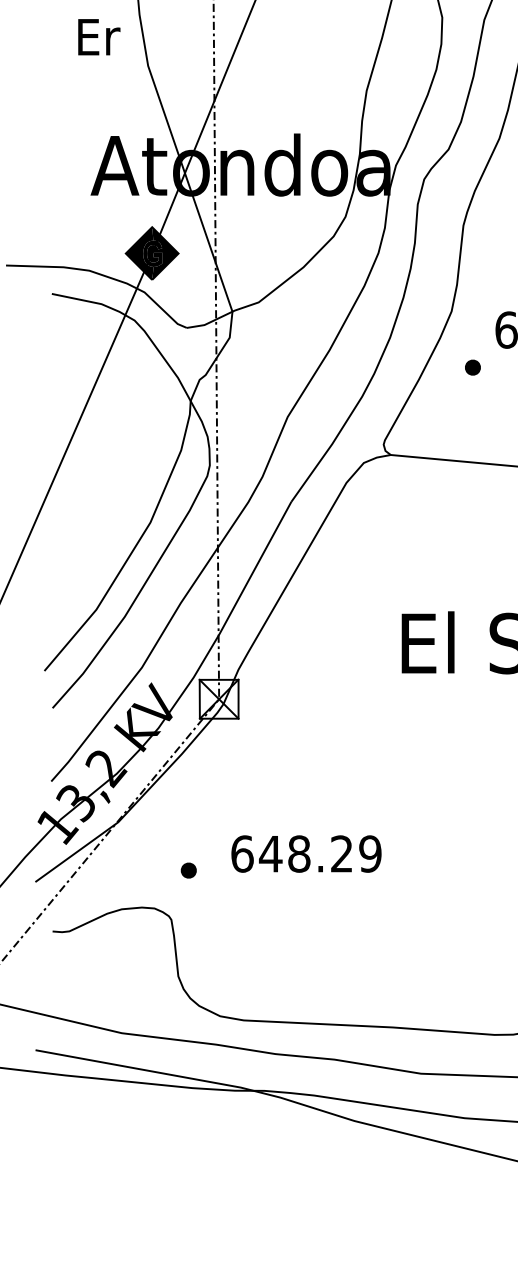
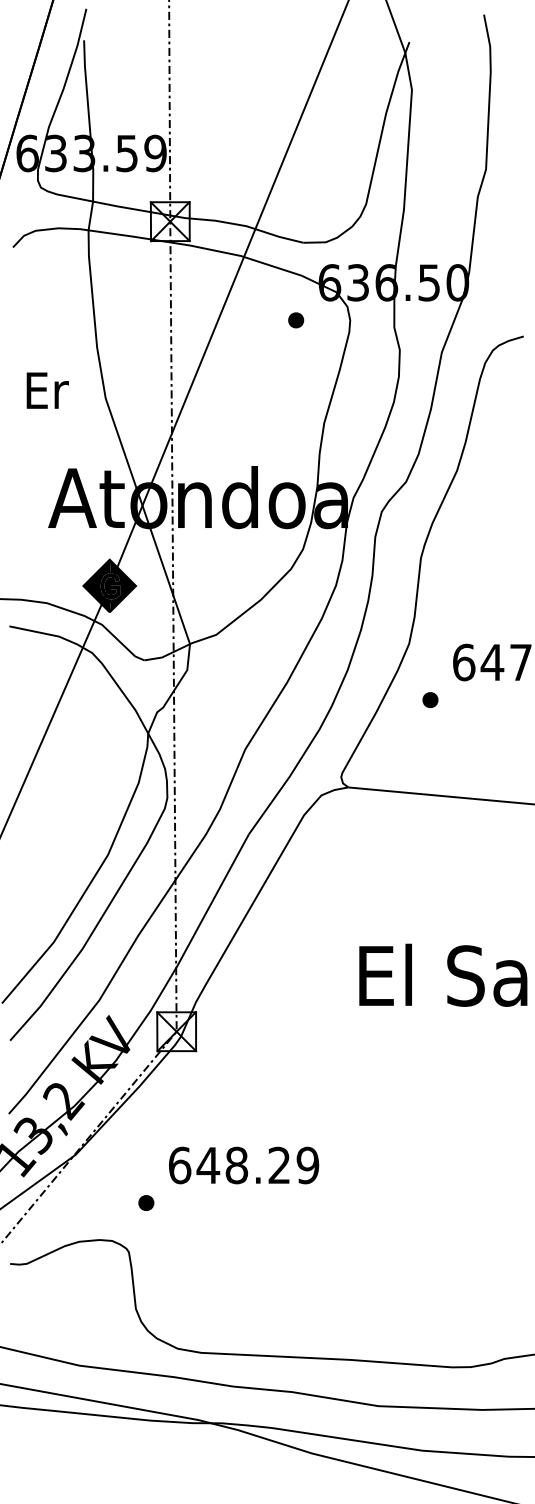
text: (98, 37) -> (47, 390), moved
text: (306, 854) -> (244, 1165), moved

